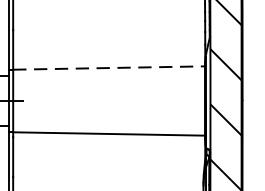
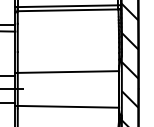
line: (109, 68) -> (68, 72), dashed -> solid

